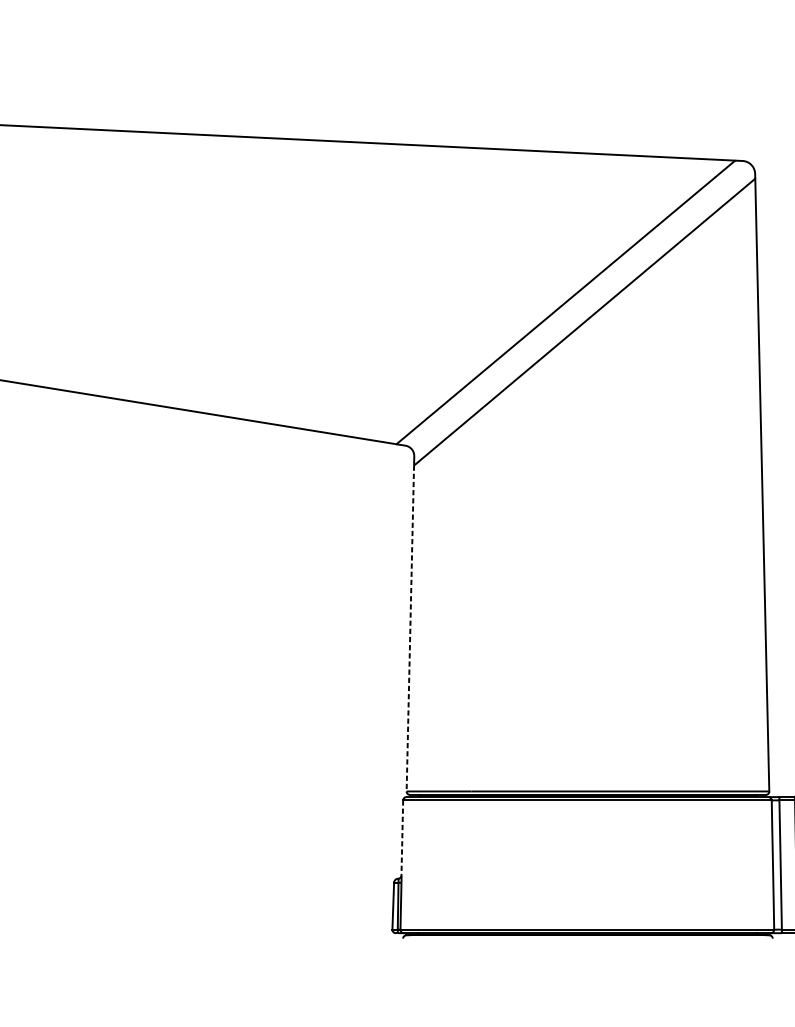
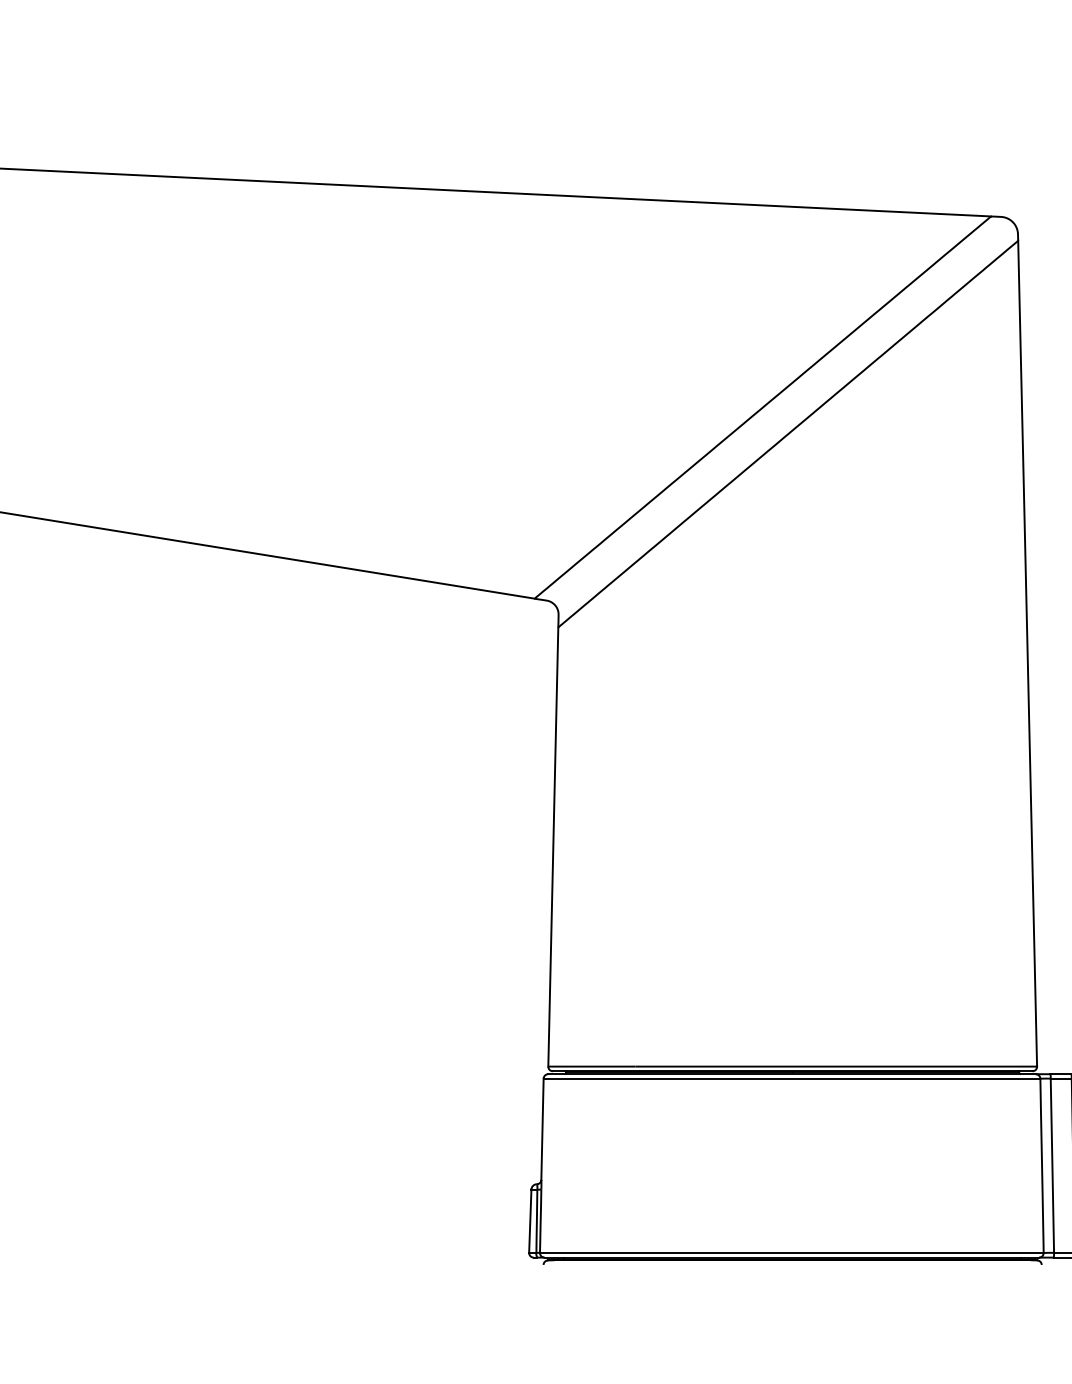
line: (410, 628) -> (553, 847), dashed -> solid
line: (402, 838) -> (542, 1129), dashed -> solid

